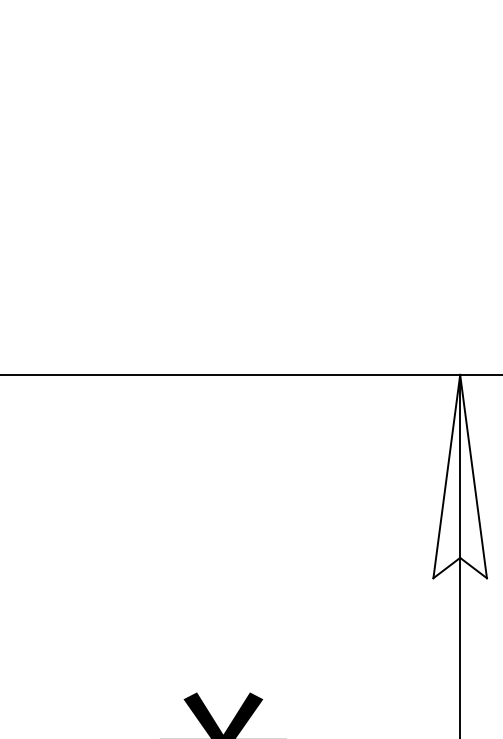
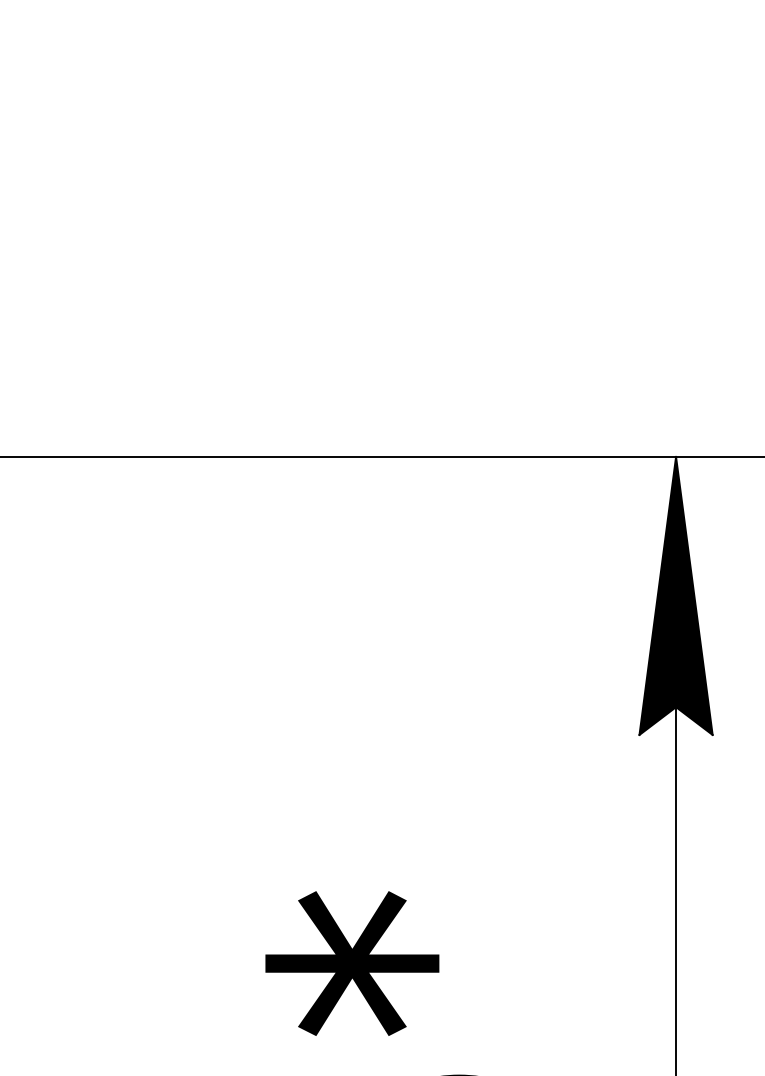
fill: (459, 476) -> (675, 595), added

